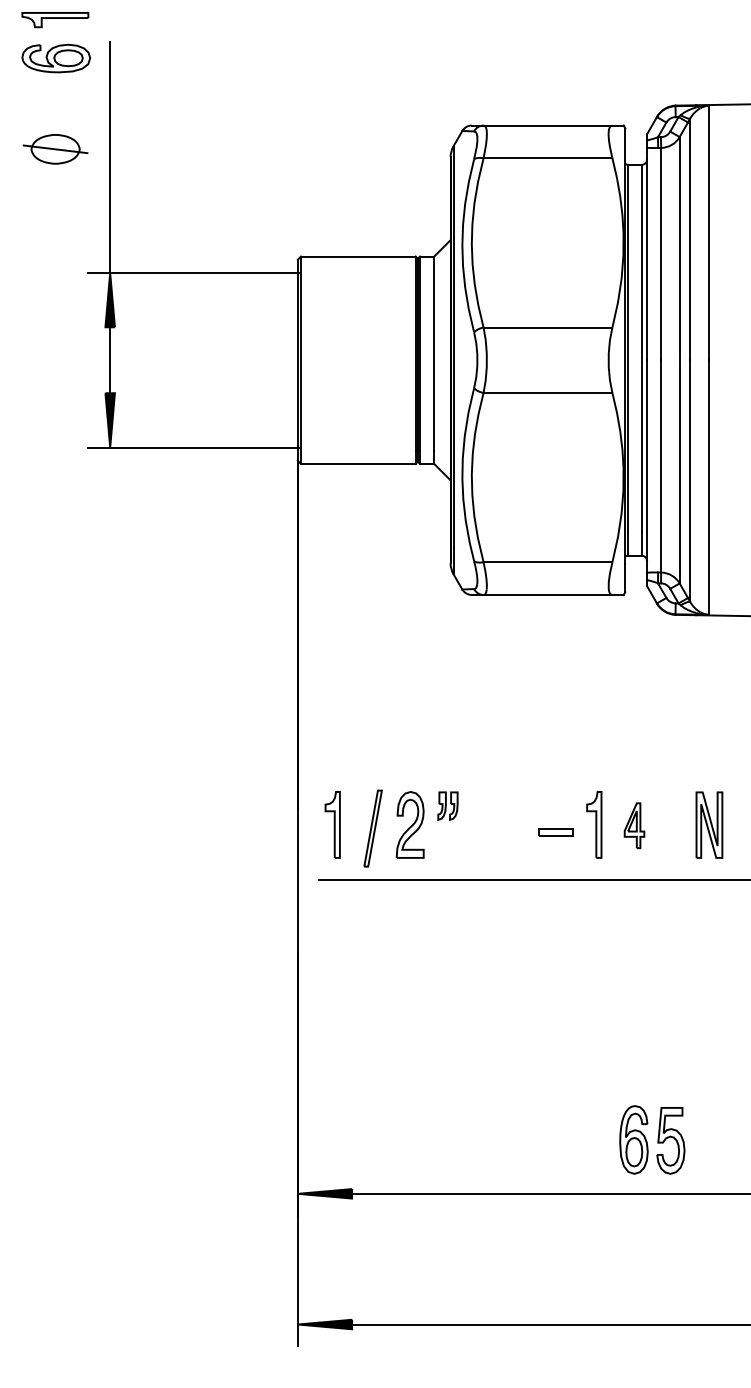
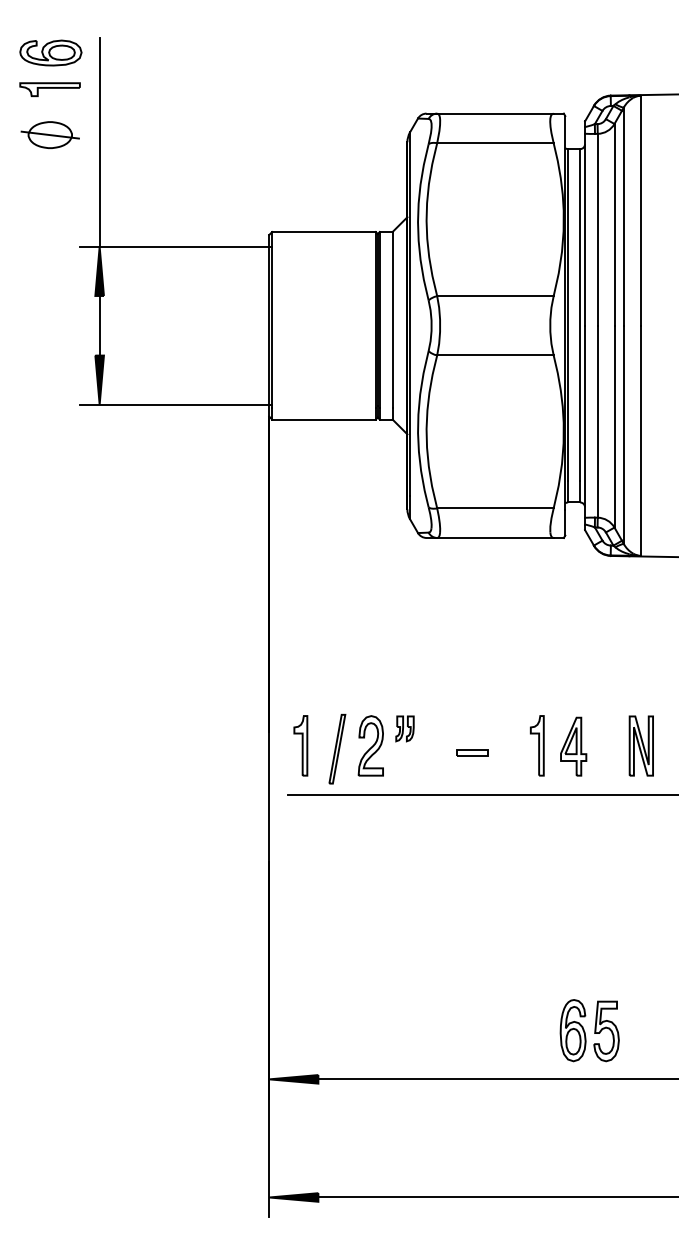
part: (55, 20) -> (50, 90), moved
part: (634, 825) -> (573, 746), size x1.43
part: (555, 832) -> (472, 752), moved

